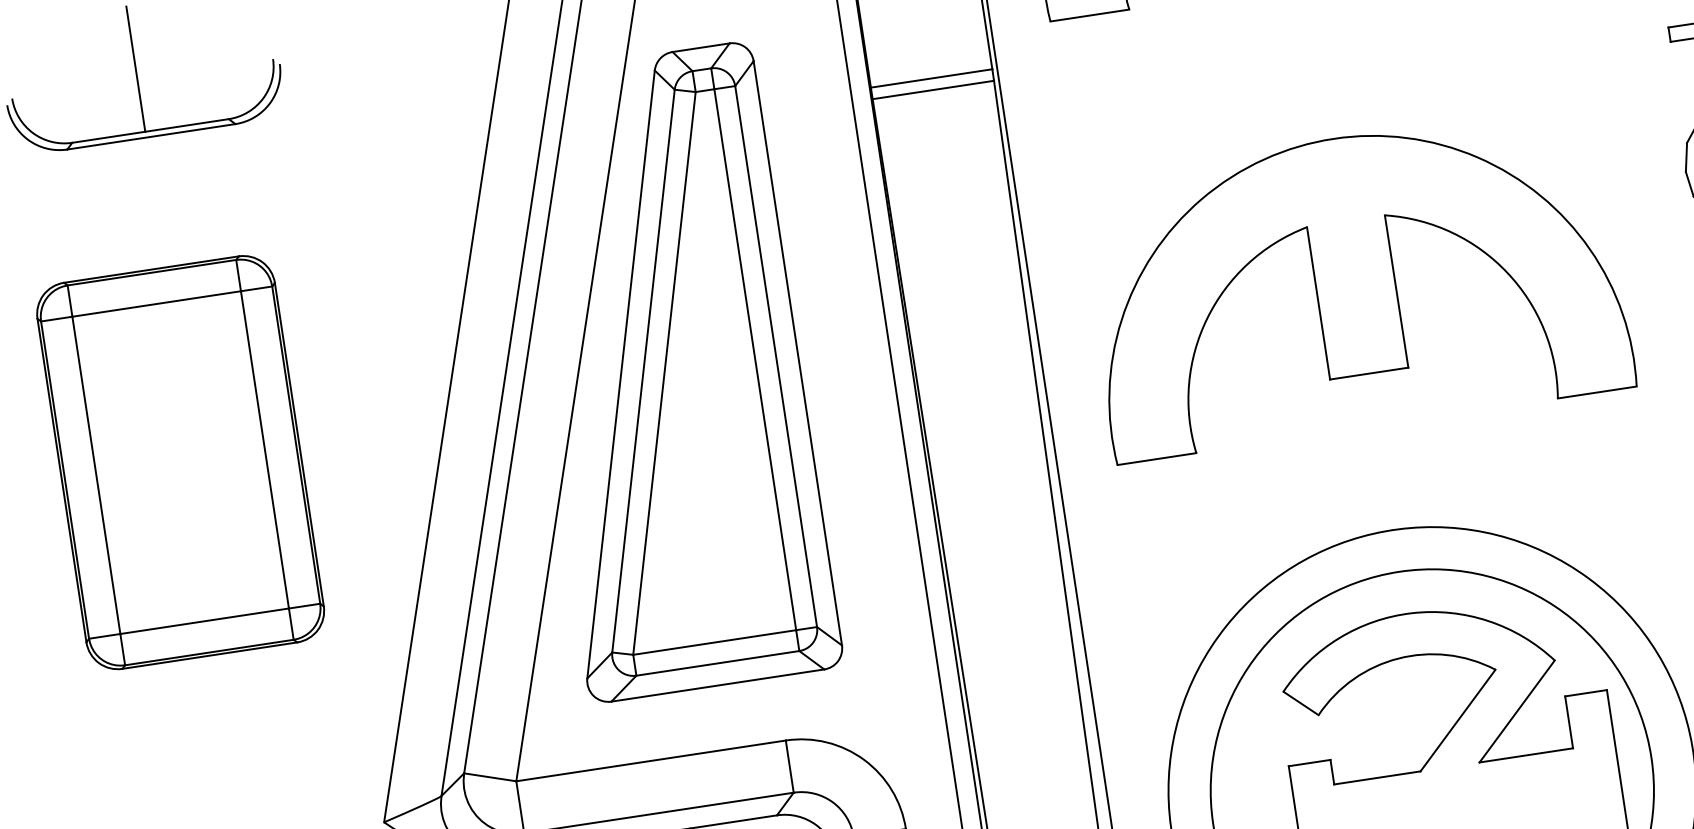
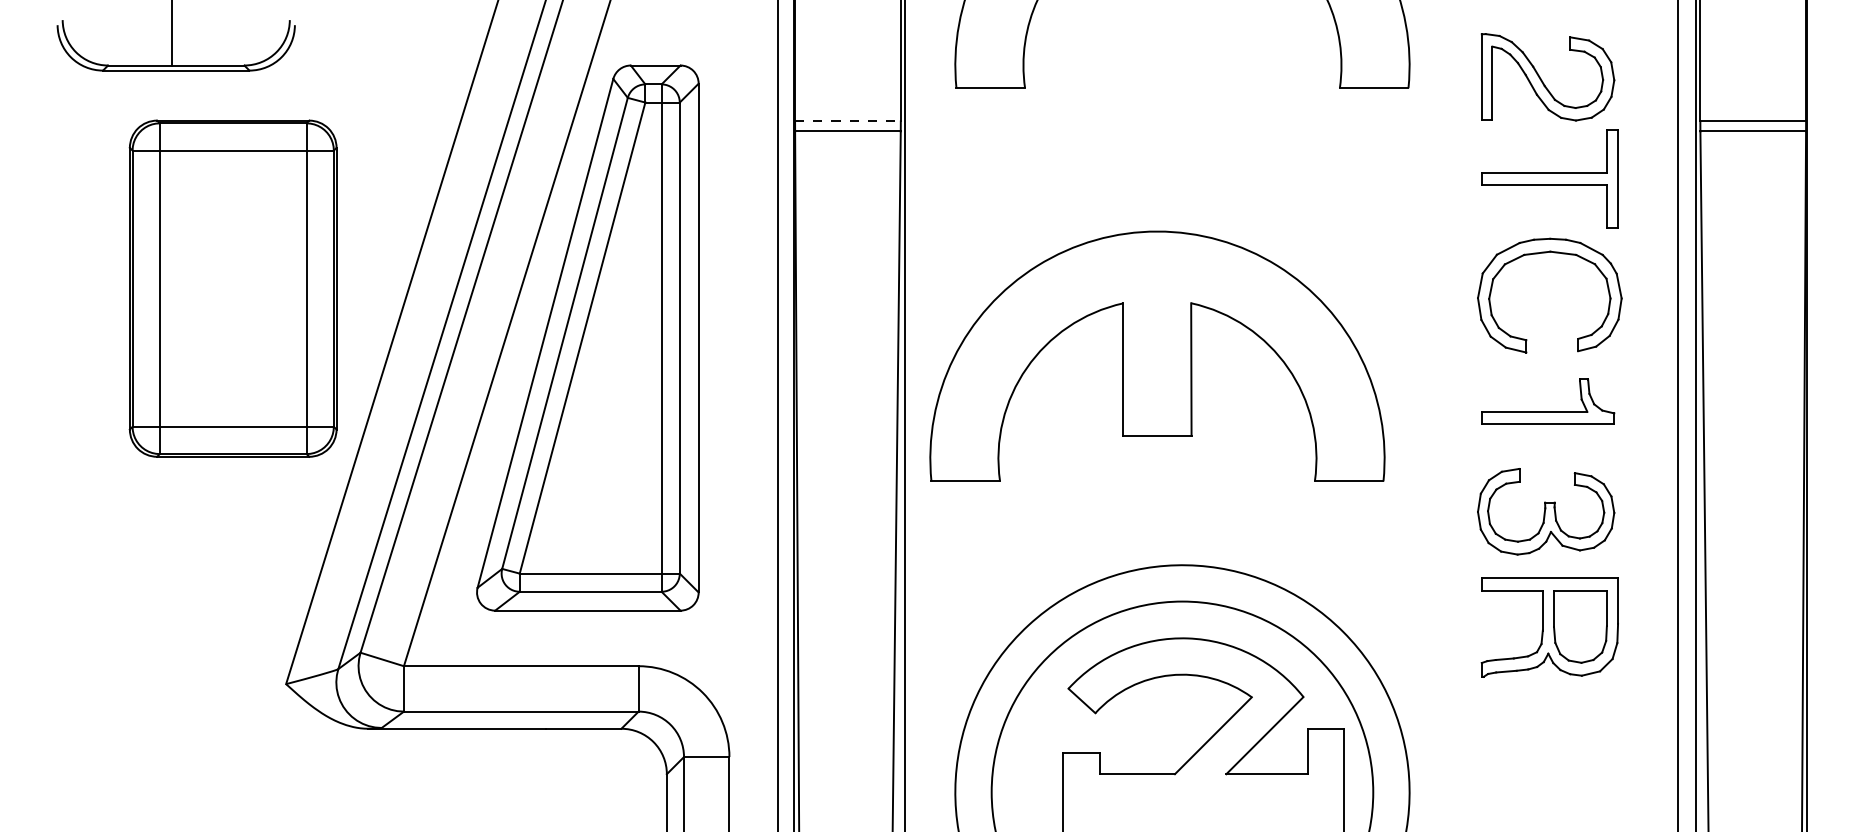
line: (931, 78) -> (847, 121), solid -> dashed
part: (1355, 281) -> (1157, 355), moved
part: (179, 462) -> (232, 288), moved

